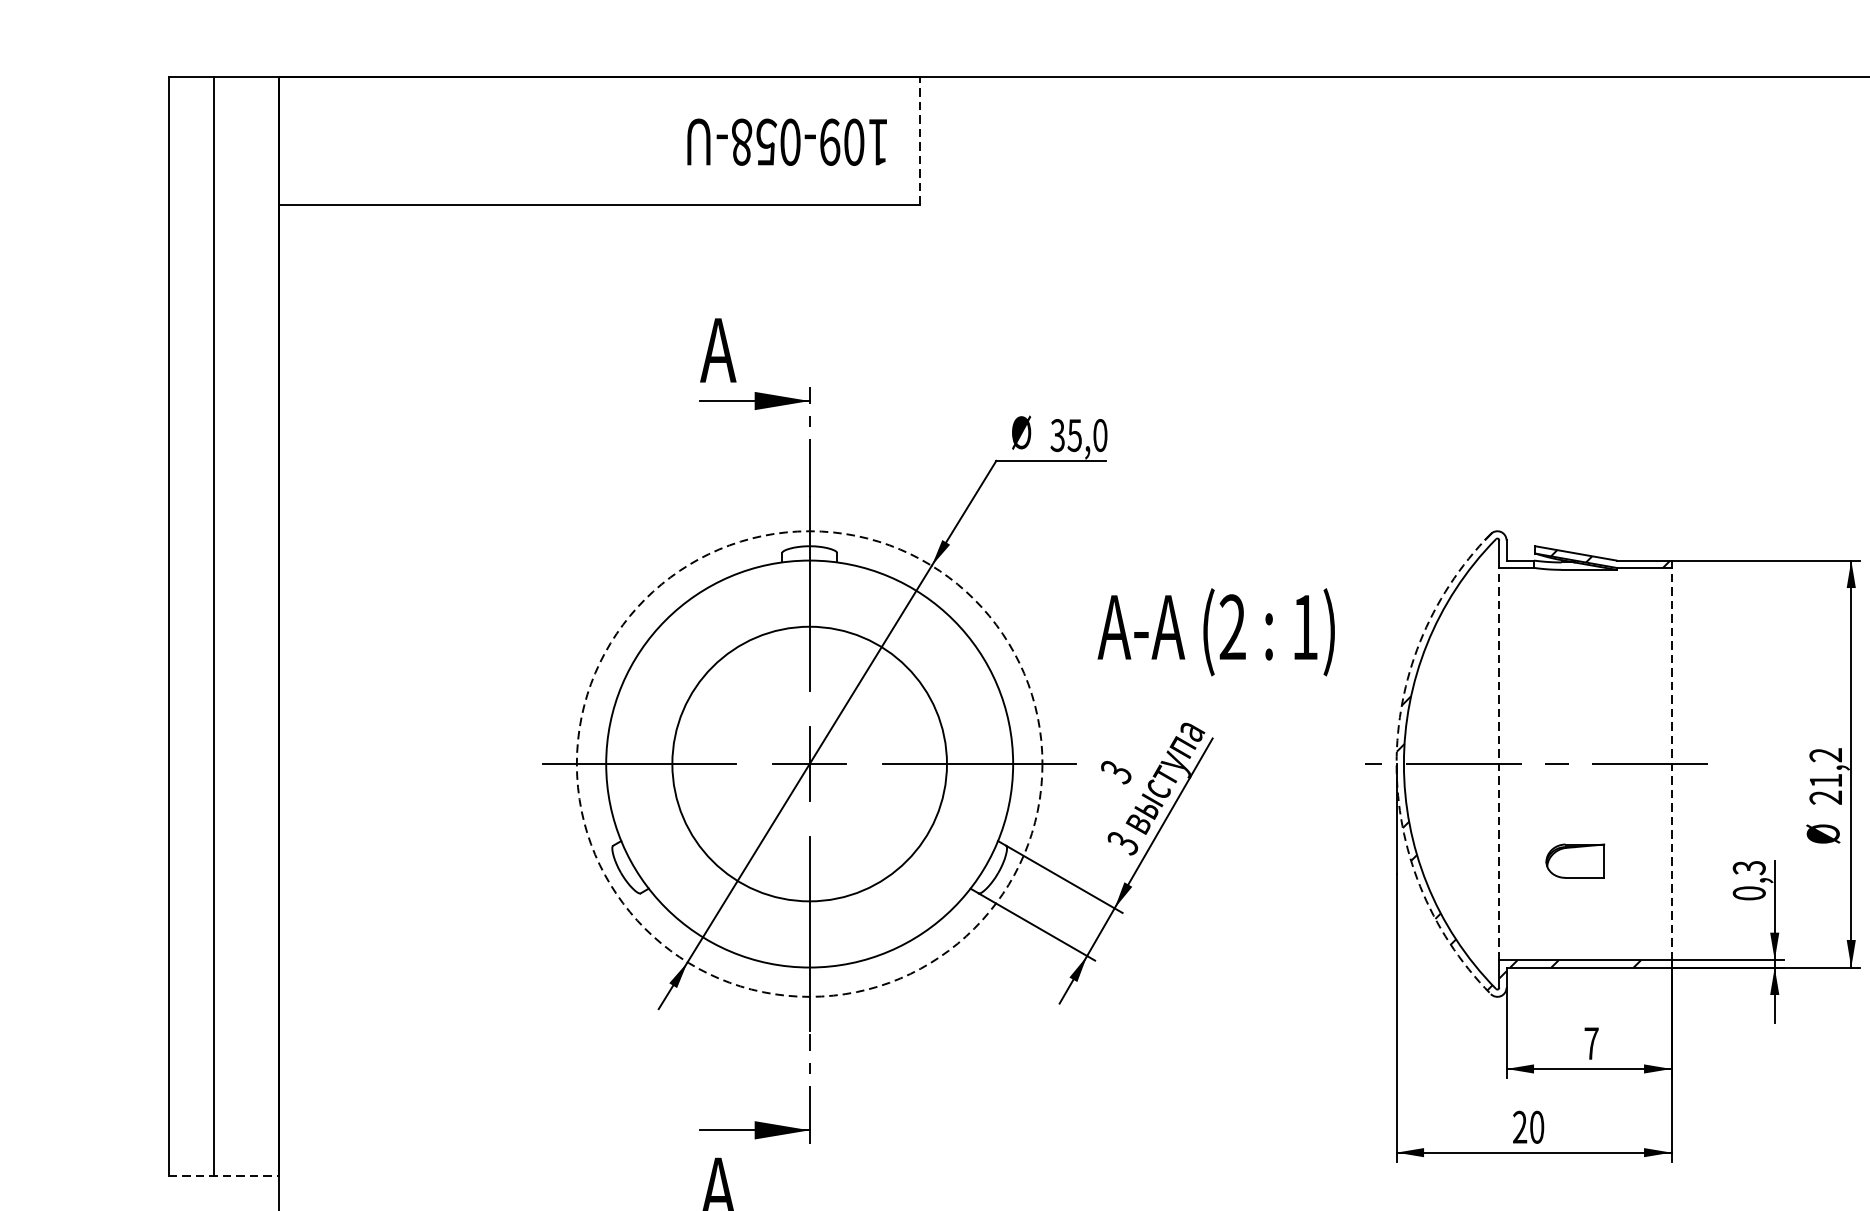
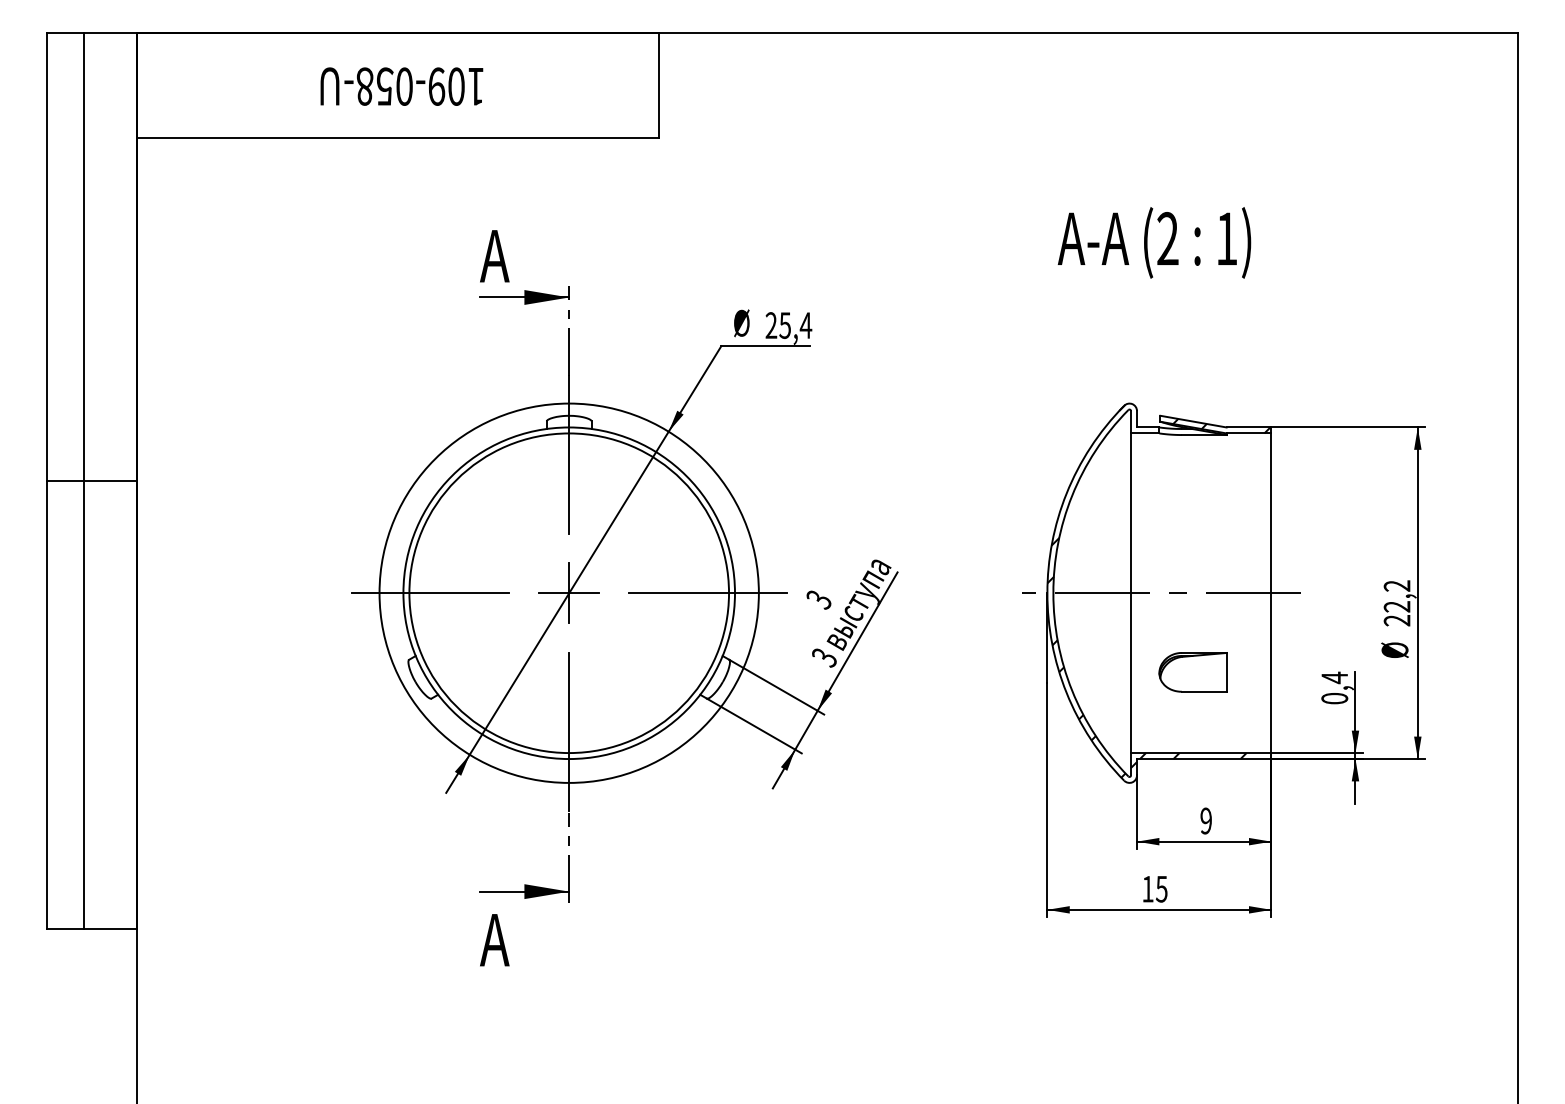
line: (920, 139) -> (659, 84), dashed -> solid
text: (786, 142) -> (401, 86), moved
text: (1078, 435) -> (788, 325), 35,0 -> 25,4
line: (223, 626) -> (91, 481), added
text: (1216, 631) -> (1154, 242), moved
circle: (808, 763) -> (568, 592), dashed -> solid
circle: (810, 764) -> (569, 593), size x1.43
arc: (1396, 764) -> (1047, 593), dashed -> solid
line: (1499, 764) -> (1131, 593), dashed -> solid
line: (1671, 764) -> (1271, 593), dashed -> solid
text: (1825, 780) -> (1396, 606), 21,2 -> 22,2
part: (1574, 861) -> (1192, 672), size x1.43
text: (1748, 867) -> (1334, 677), 0,3 -> 0,4
text: (1591, 1042) -> (1206, 820), 7 -> 9
text: (1528, 1126) -> (1154, 888), 20 -> 15
line: (223, 1176) -> (91, 929), dashed -> solid

